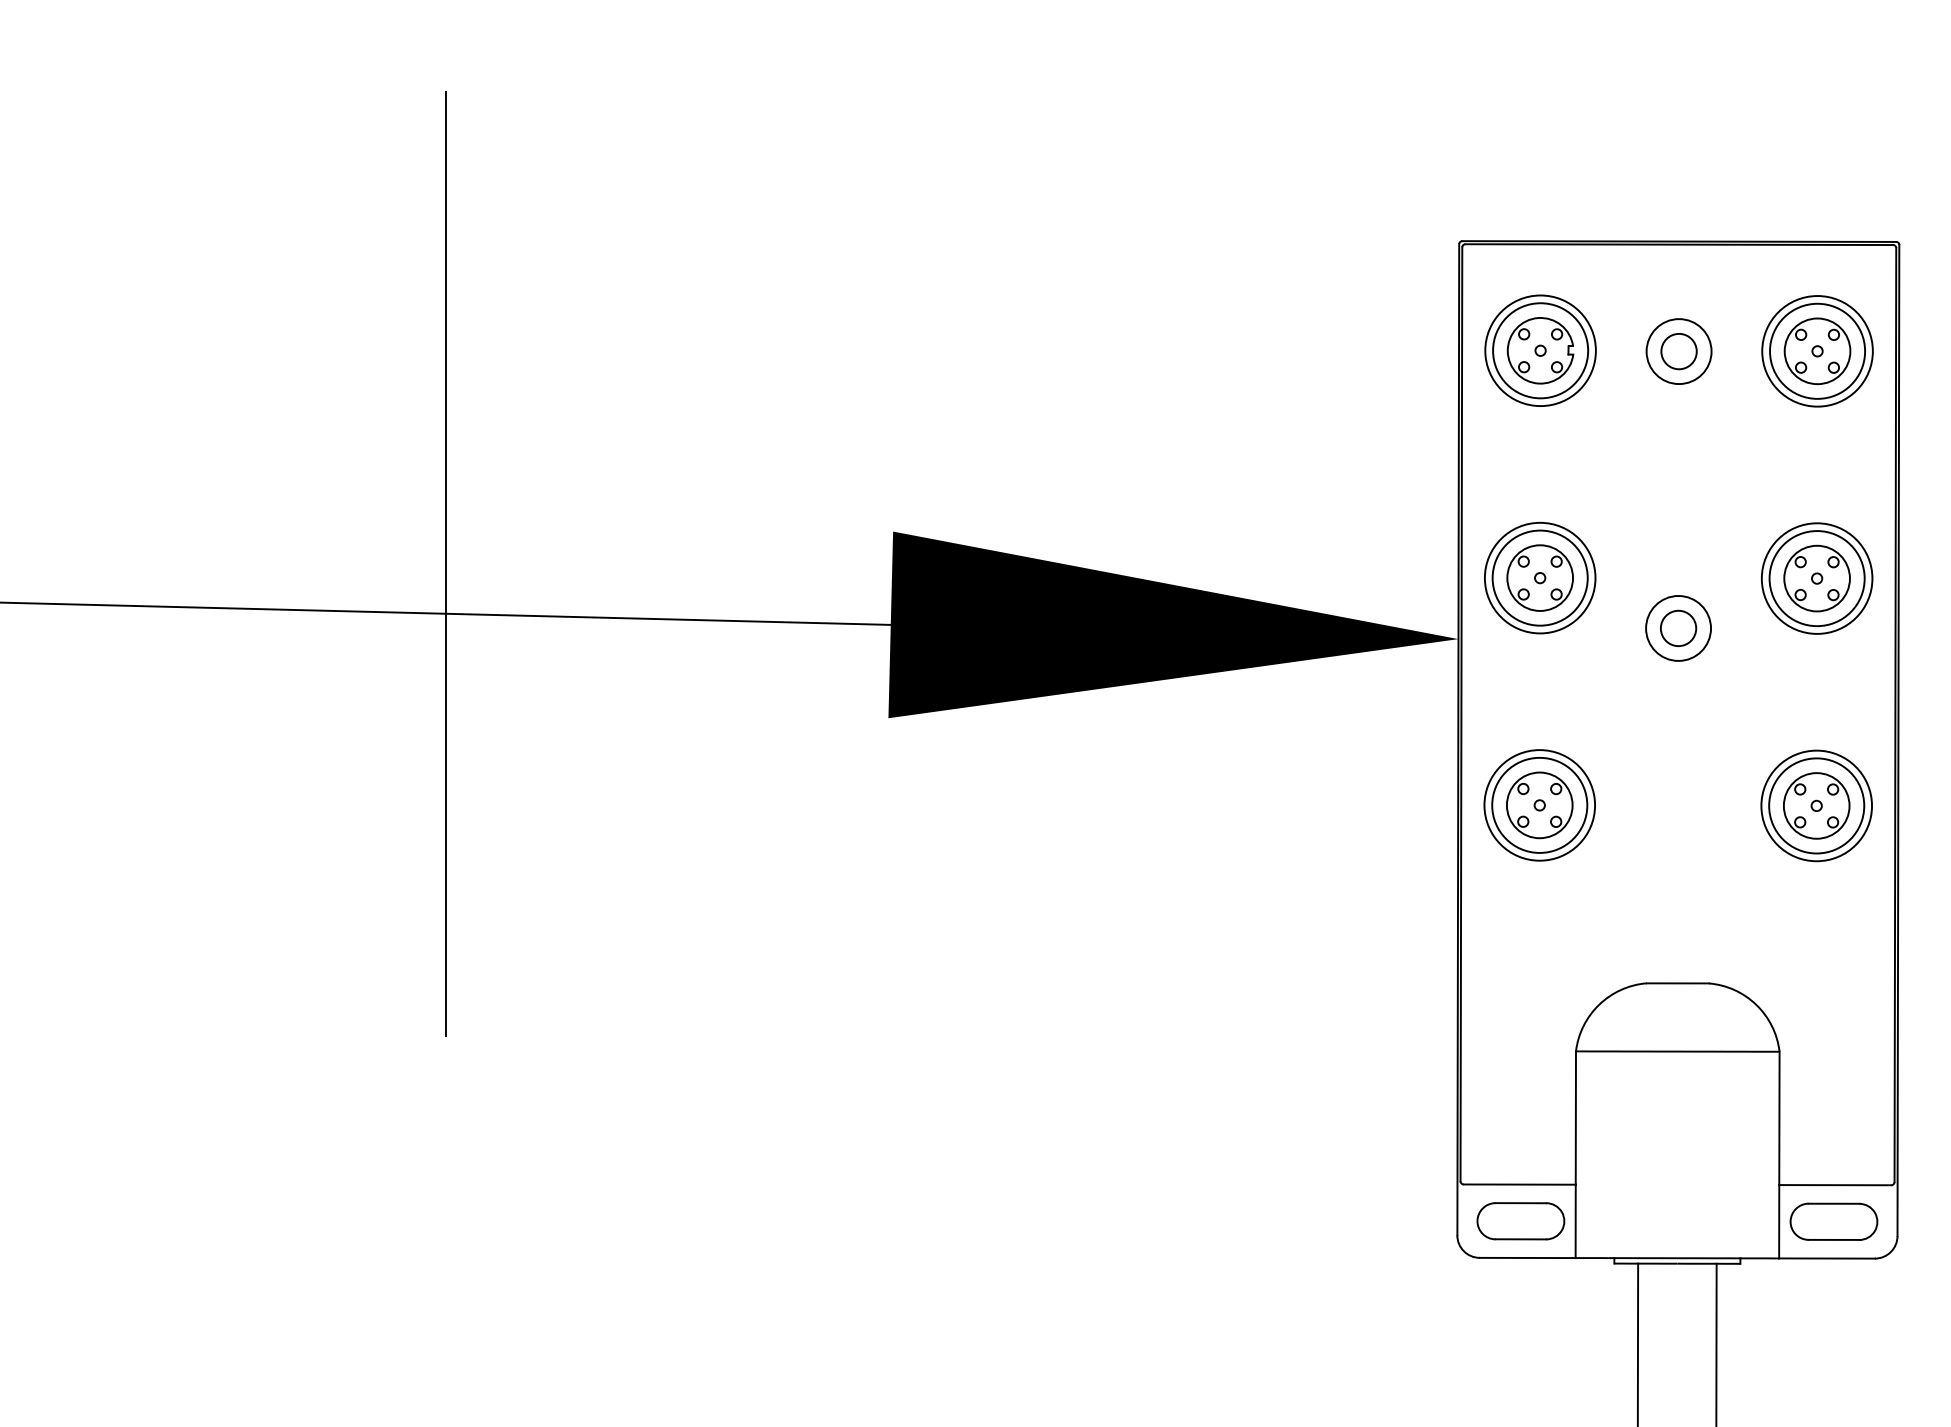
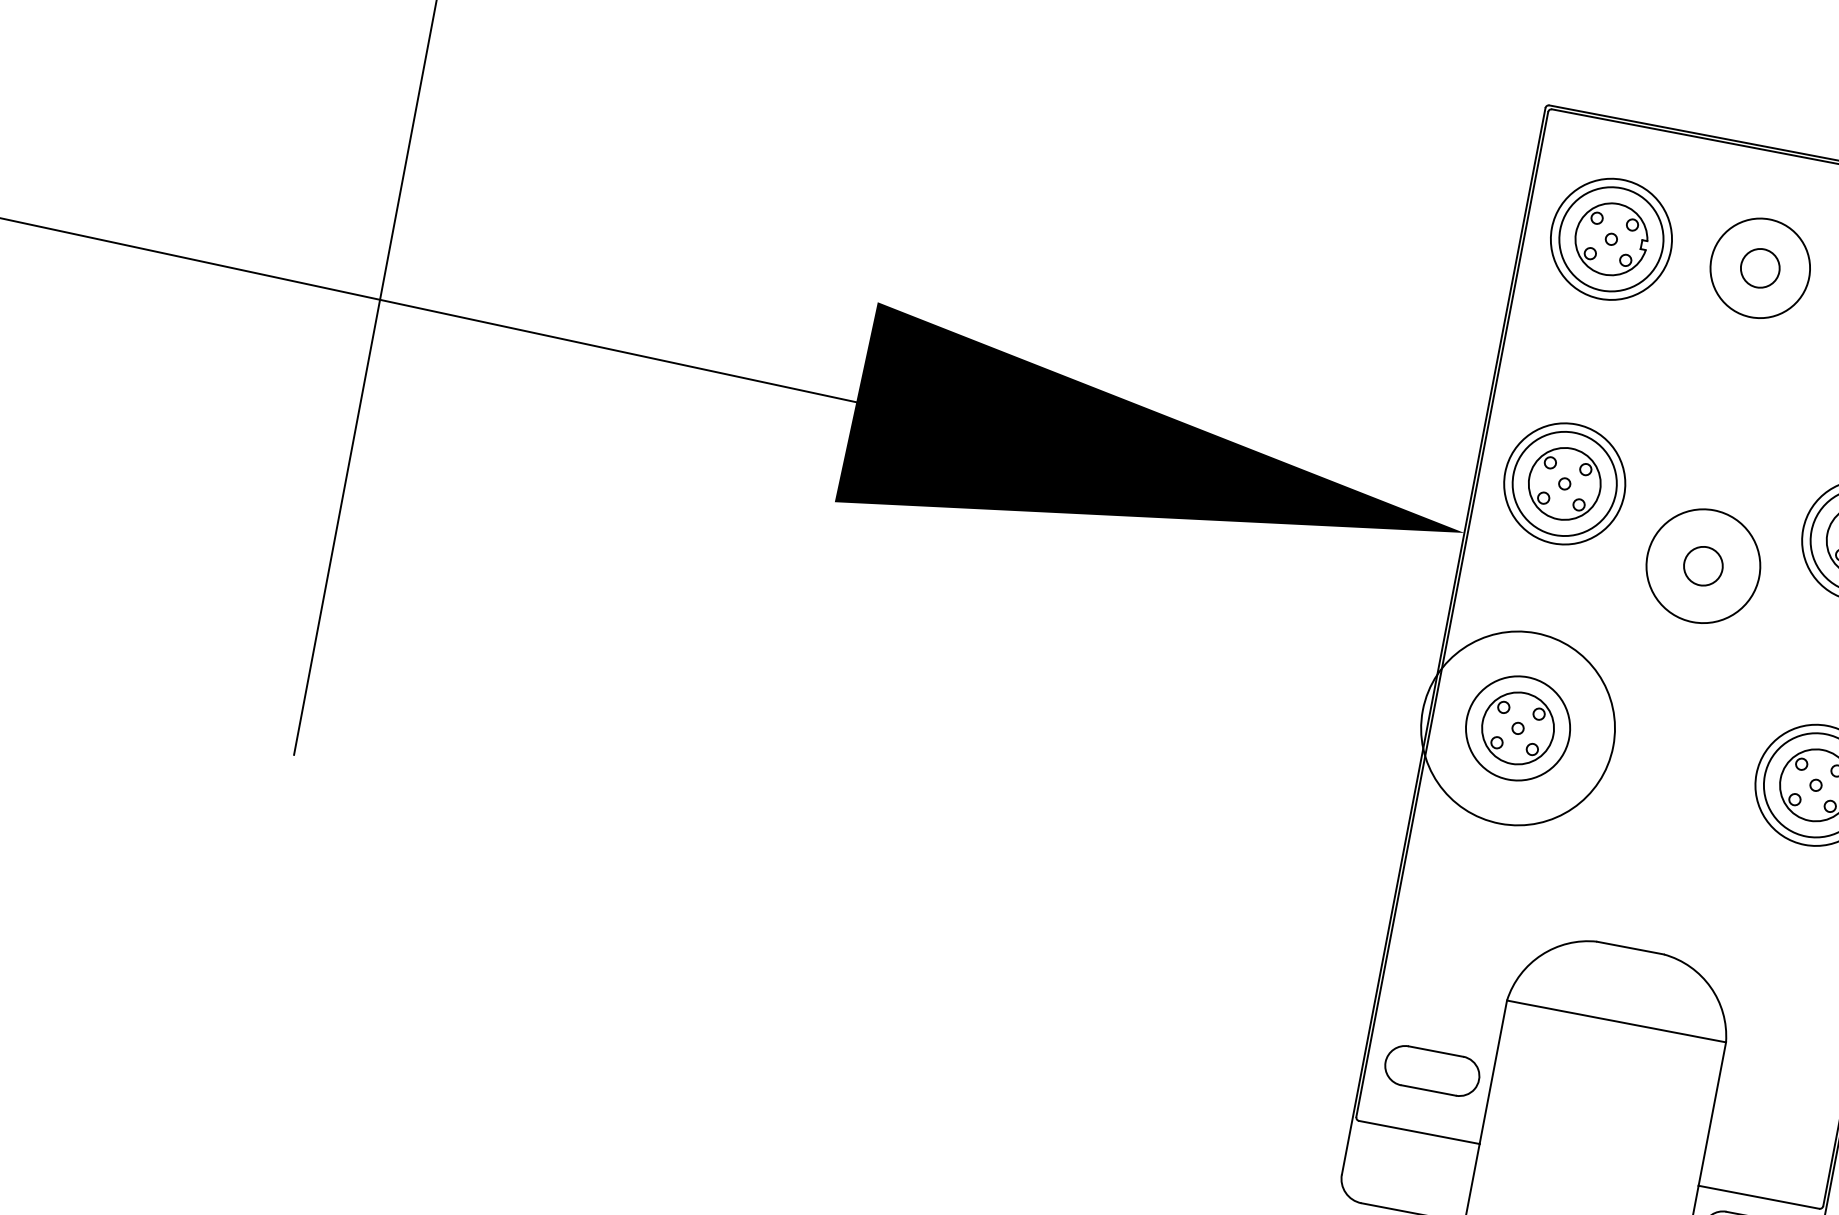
circle: (1678, 351) -> (1759, 268), size x1.4
circle: (1678, 628) -> (1703, 566), size x1.6
circle: (1539, 805) -> (1517, 728), size x1.6
part: (1520, 1221) -> (1431, 1071), moved

